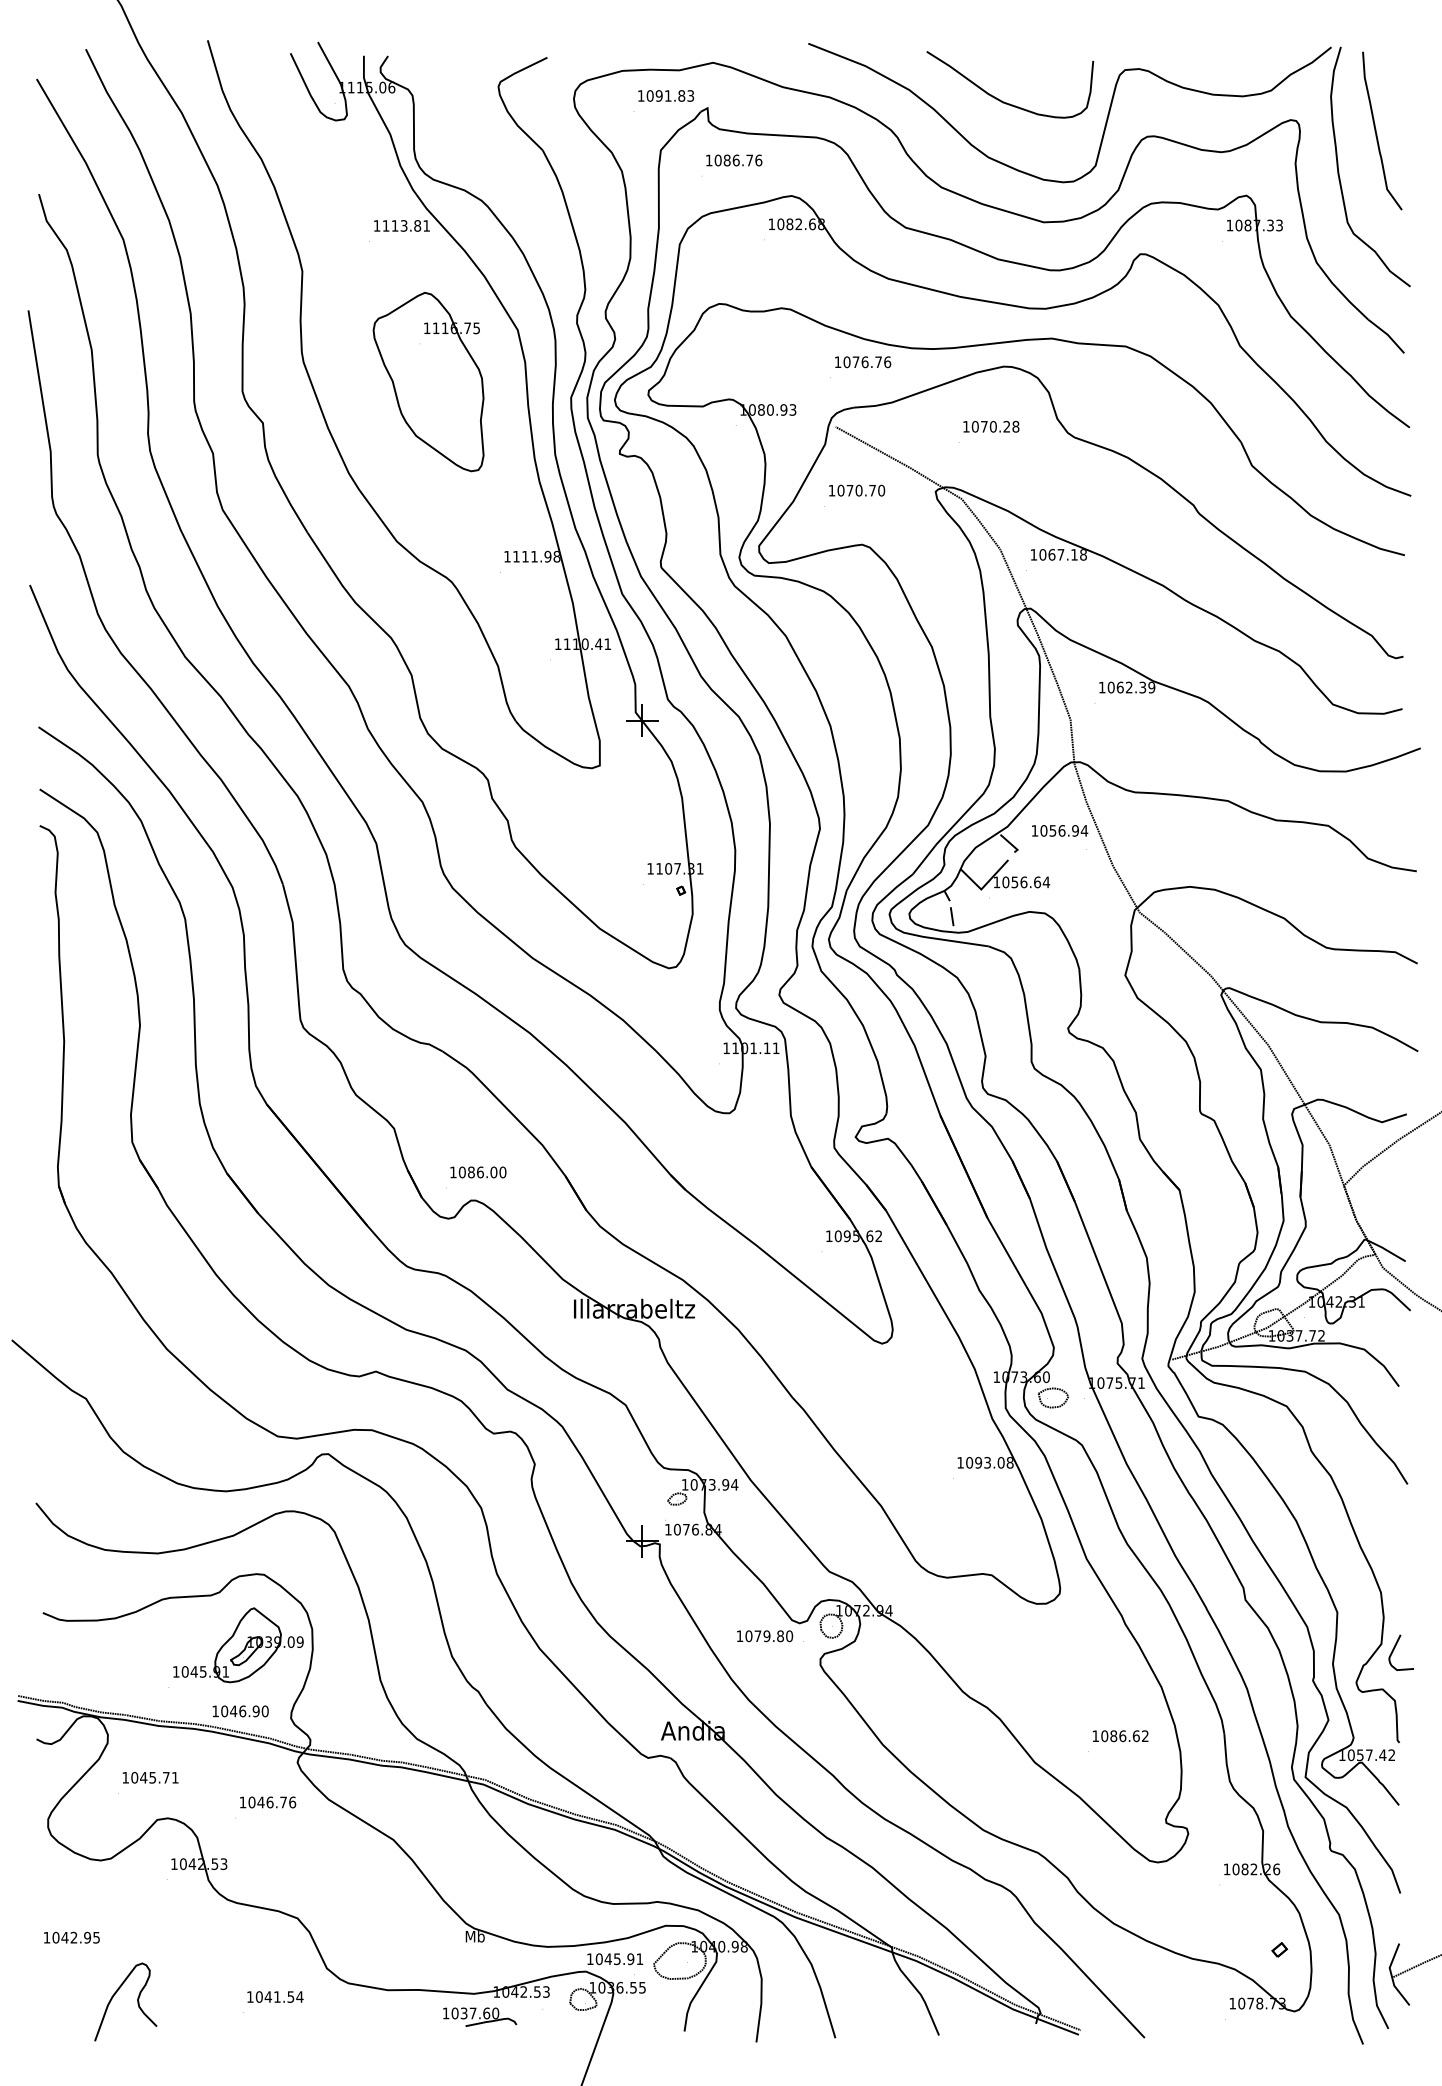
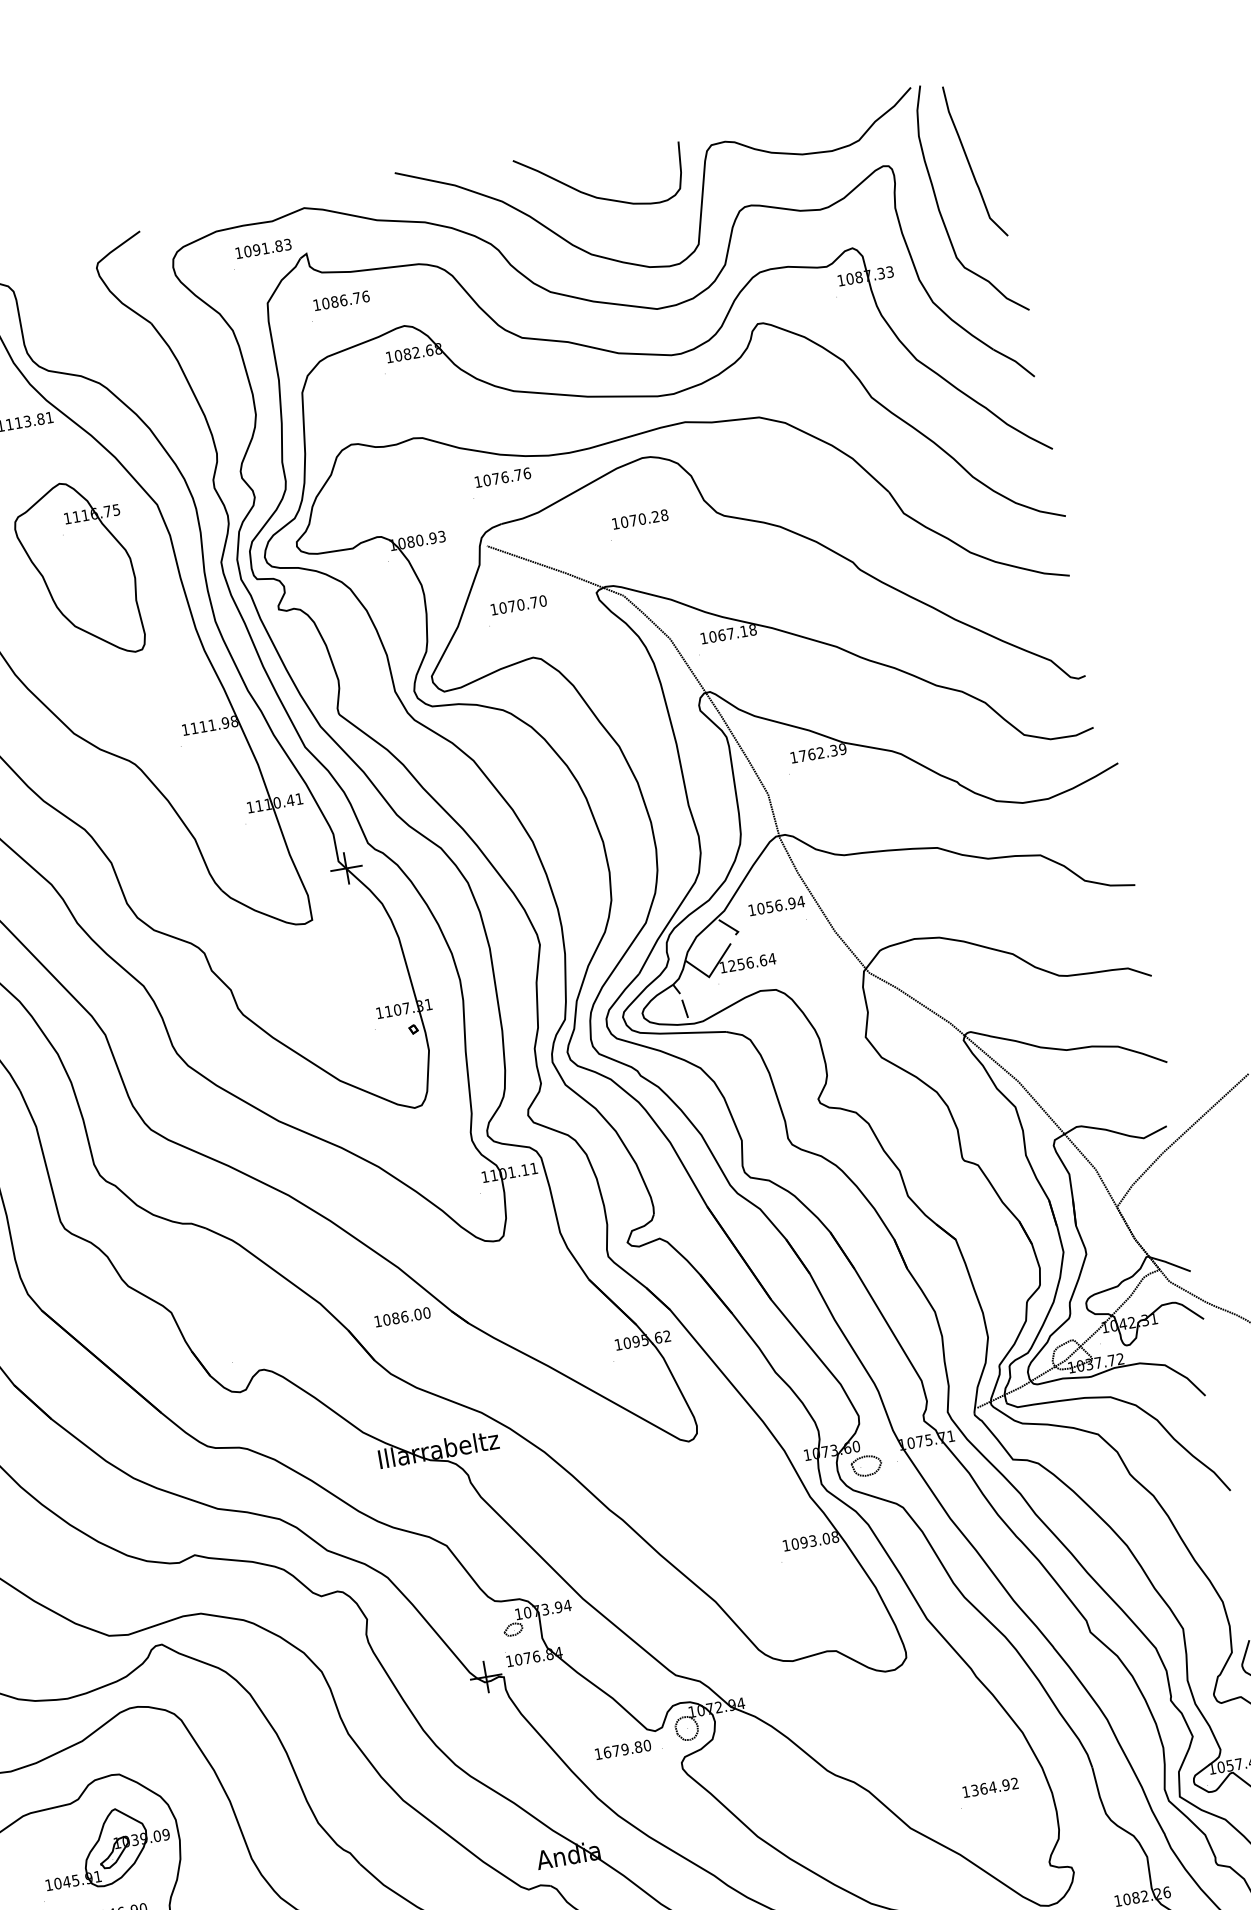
text: (1110, 687) -> (802, 756), 1062.39 -> 1762.39
text: (1005, 882) -> (731, 966), 1056.64 -> 1256.64
text: (478, 1172) -> (402, 1317), moved
text: (748, 1635) -> (606, 1751), 1079.80 -> 1679.80
text: (1120, 1736) -> (990, 1788), 1086.62 -> 1364.92

